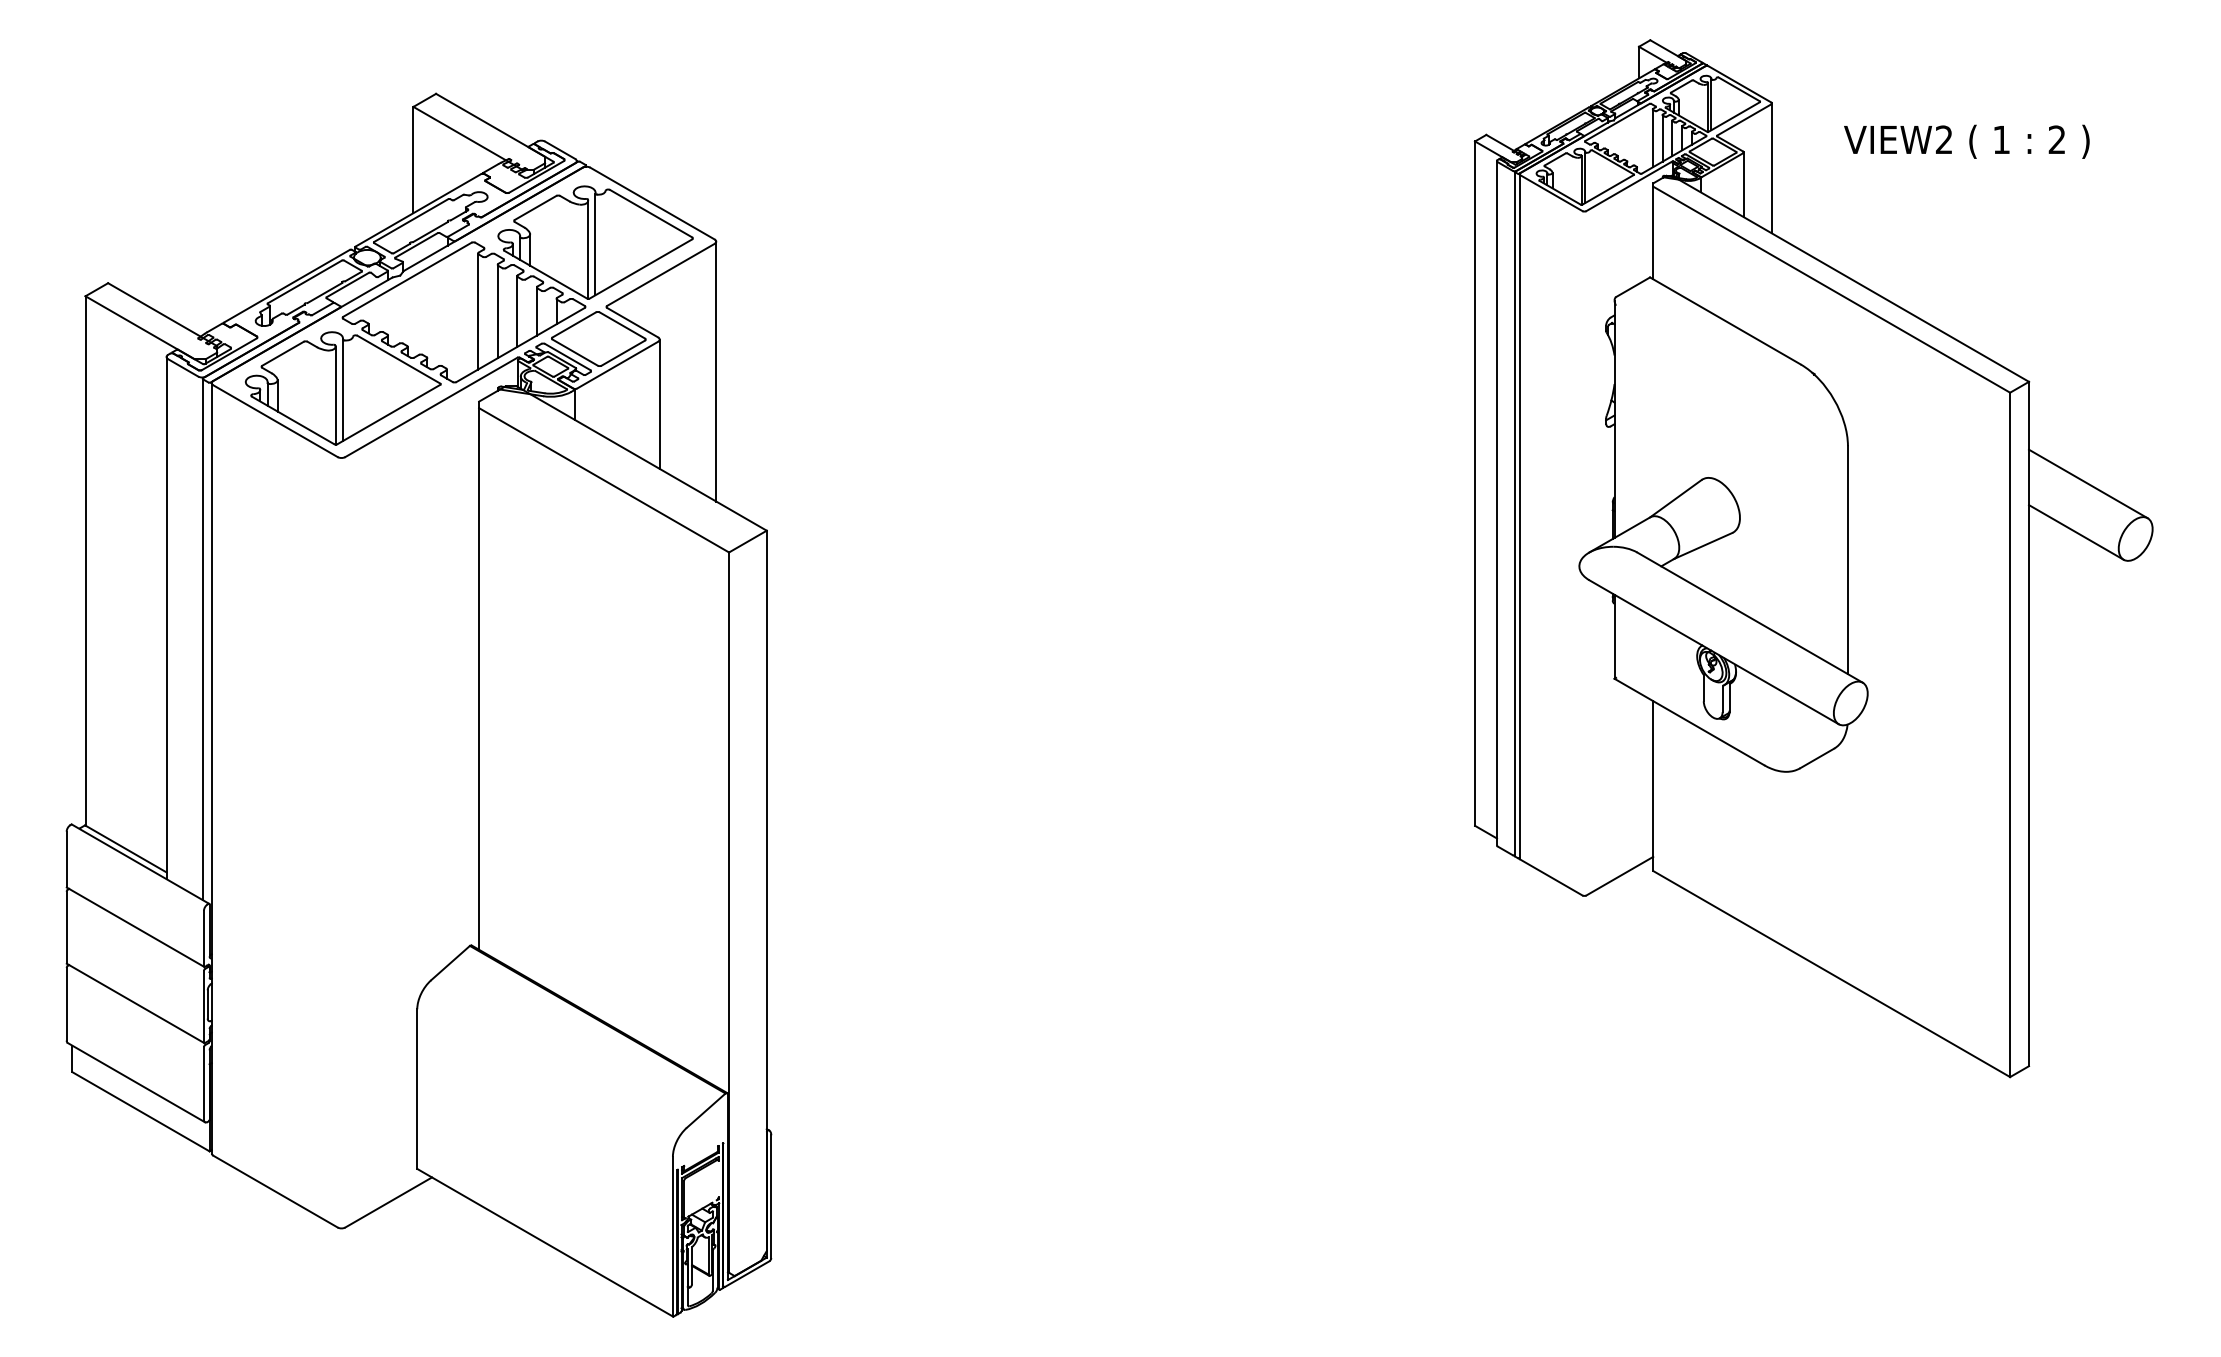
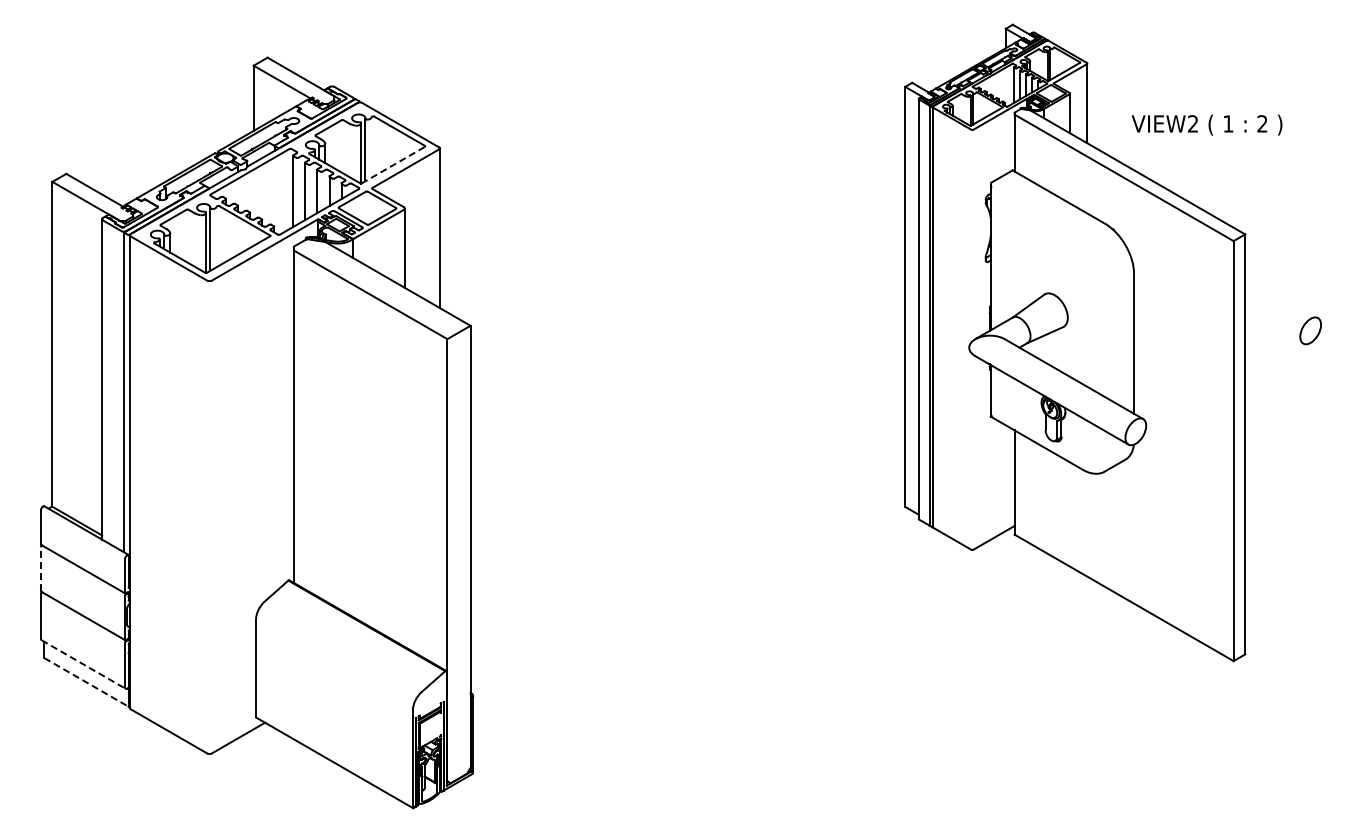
text: (1965, 140) -> (1206, 124), moved
line: (639, 269) -> (392, 165), solid -> dashed
line: (2088, 484) -> (1281, 297), removed
line: (2076, 531) -> (1274, 326), removed
line: (66, 927) -> (40, 569), solid -> dashed
line: (136, 1082) -> (83, 664), solid -> dashed
line: (141, 1111) -> (86, 682), solid -> dashed

